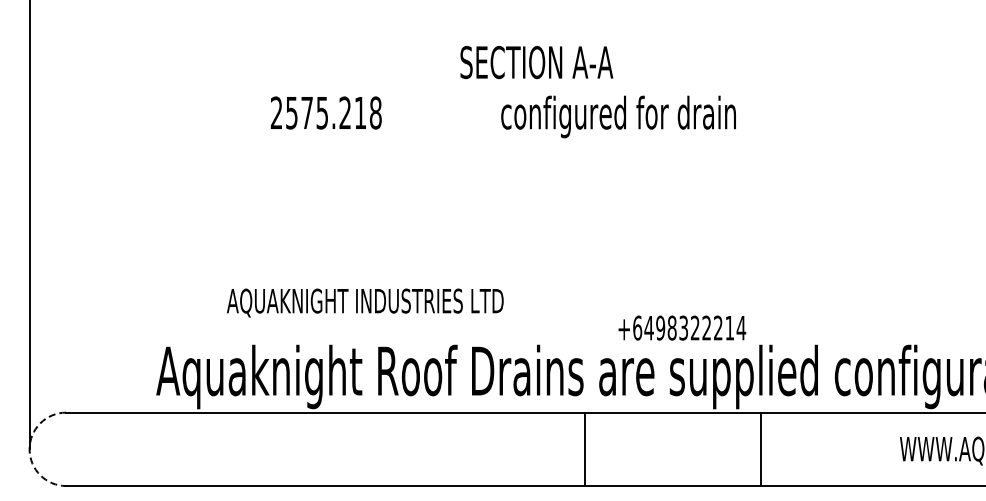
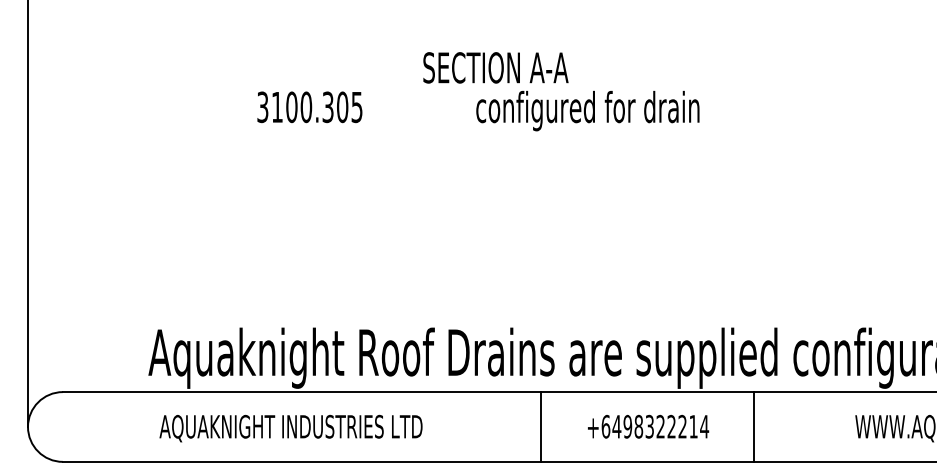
text: (536, 62) -> (495, 67), moved
text: (325, 112) -> (309, 106), 2575.218 -> 3100.305
text: (365, 302) -> (291, 428), moved
text: (682, 327) -> (648, 426), moved
arc: (29, 449) -> (27, 427), dashed -> solid
line: (585, 449) -> (541, 427), moved
line: (761, 449) -> (754, 427), moved

